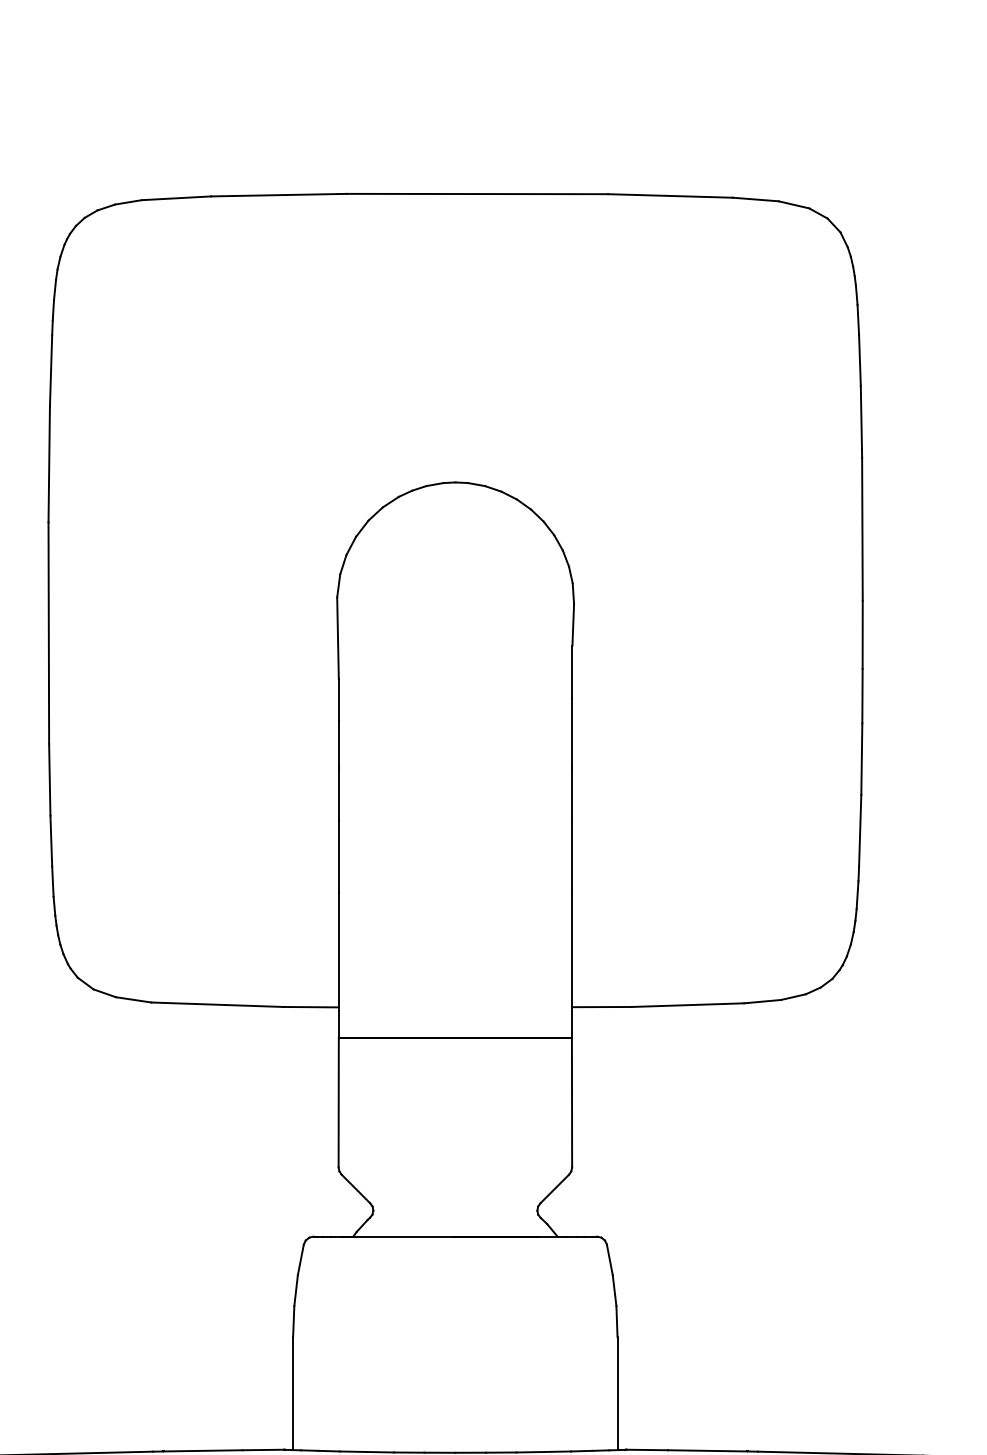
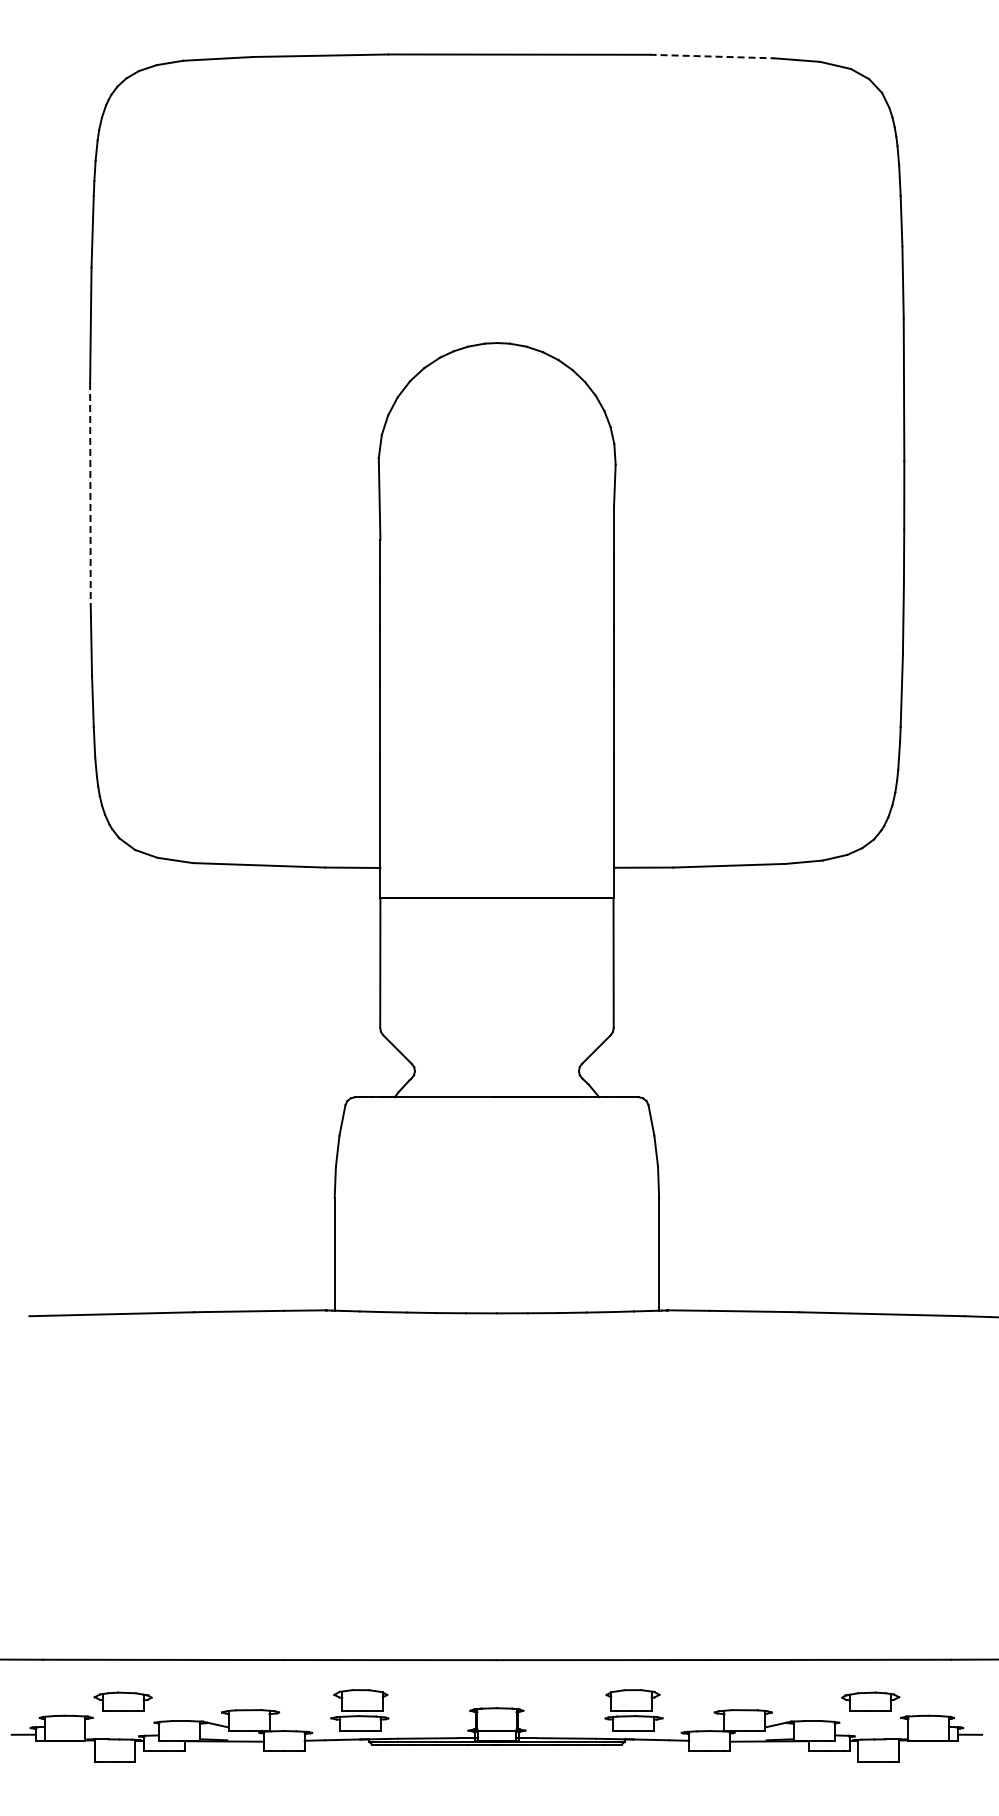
line: (670, 195) -> (712, 56), solid -> dashed
line: (48, 632) -> (90, 493), solid -> dashed

